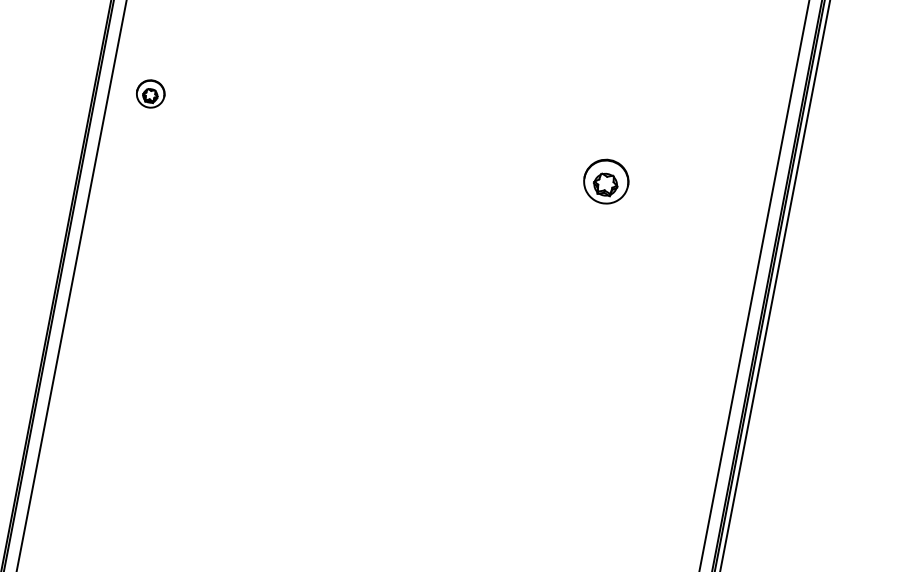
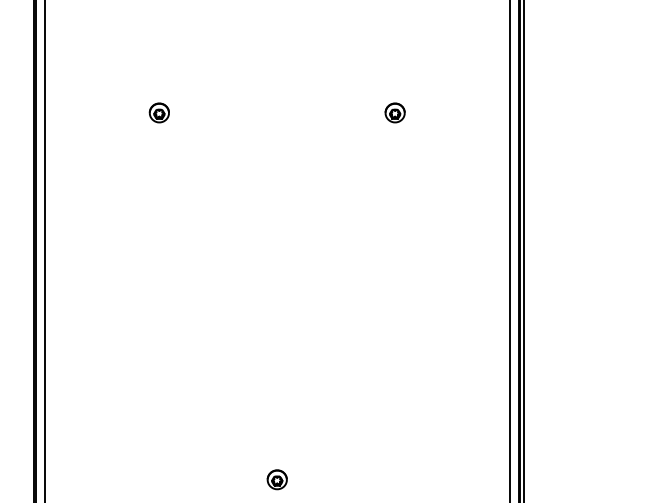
part: (149, 93) -> (158, 112), moved
part: (605, 180) -> (394, 112), size x0.62

